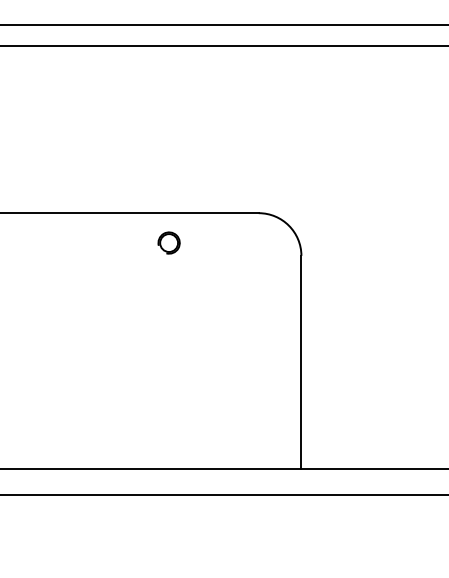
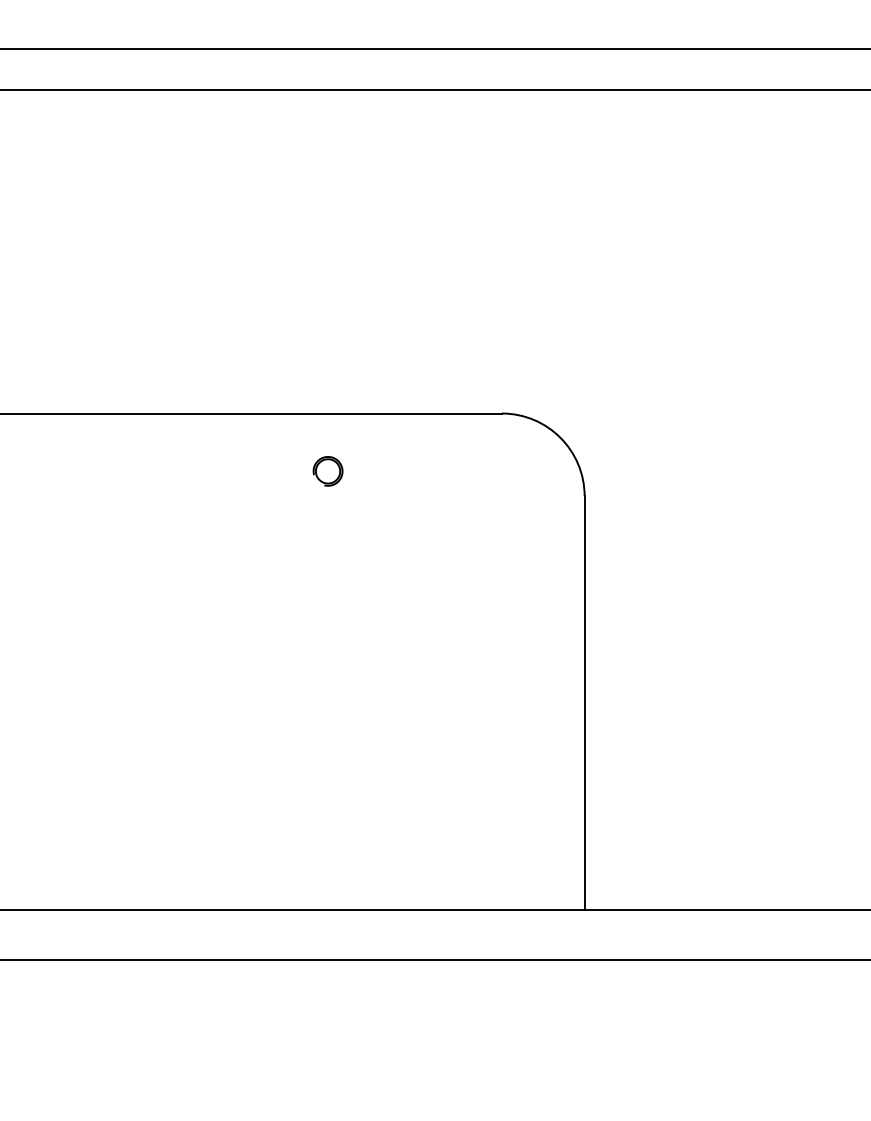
part: (168, 242) -> (326, 470), size x0.7

